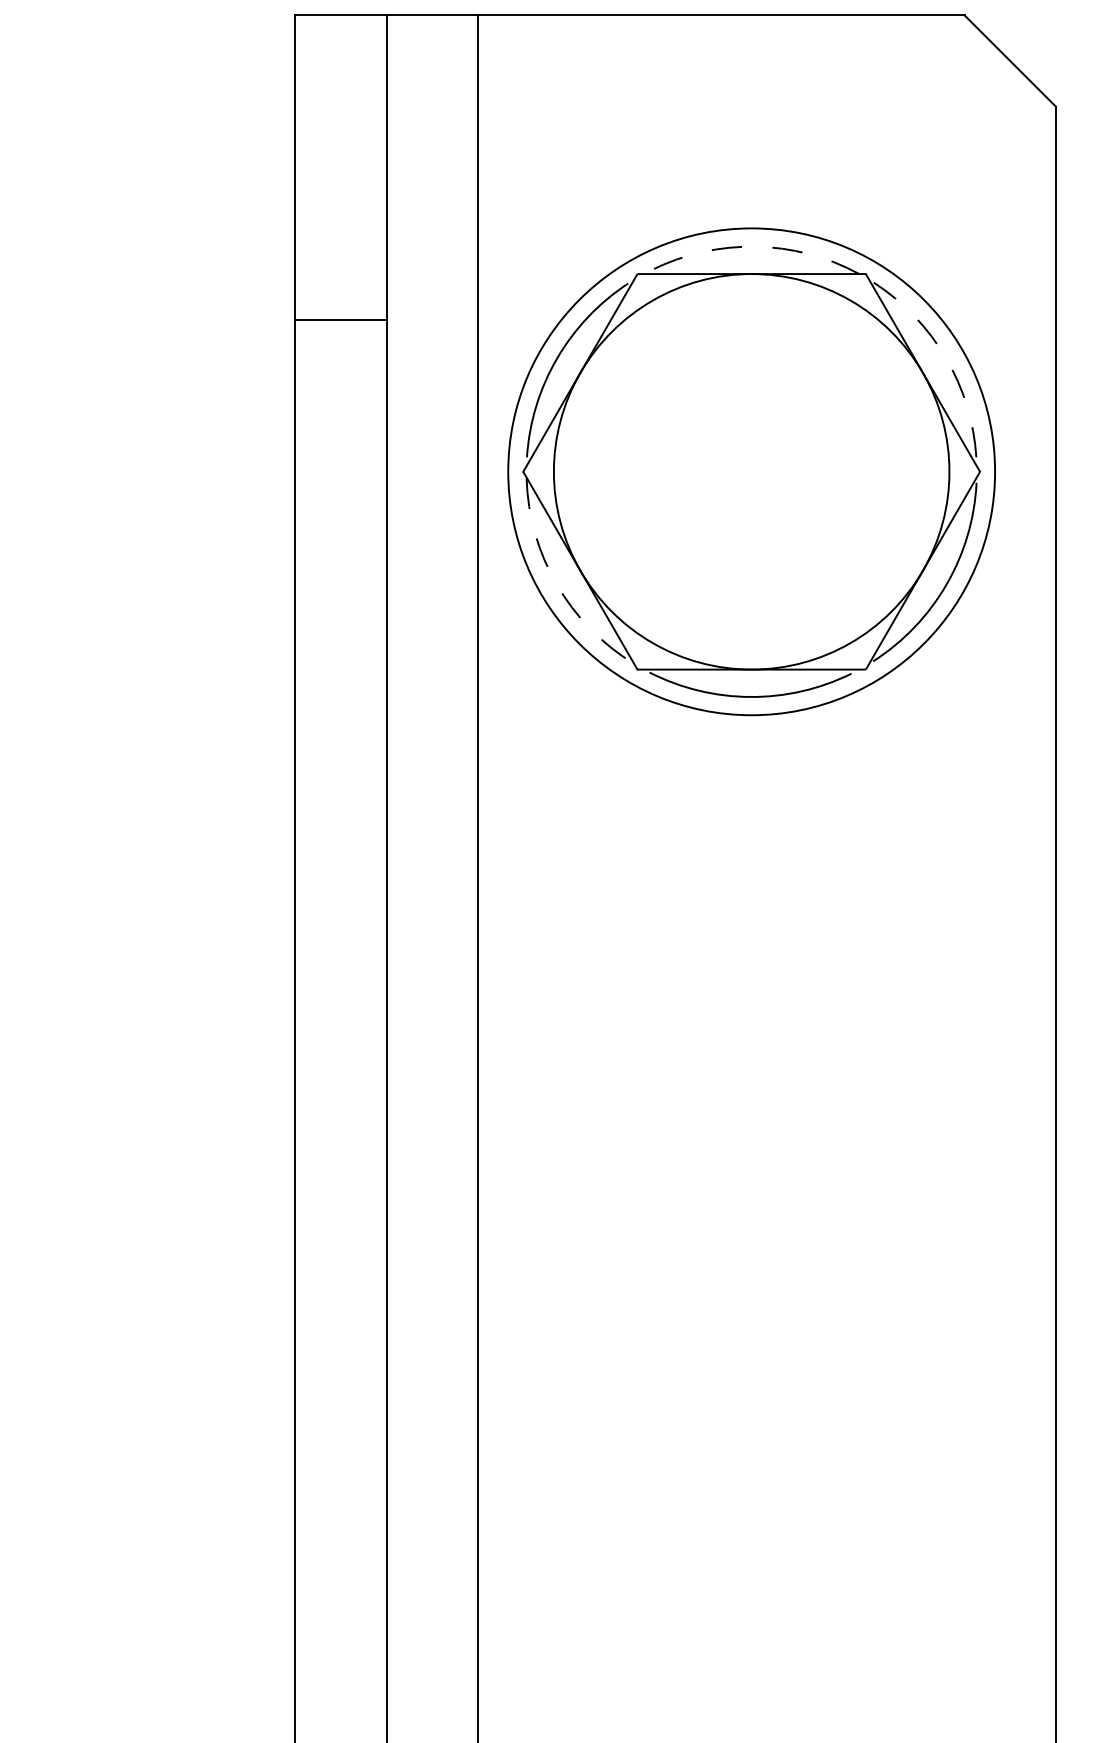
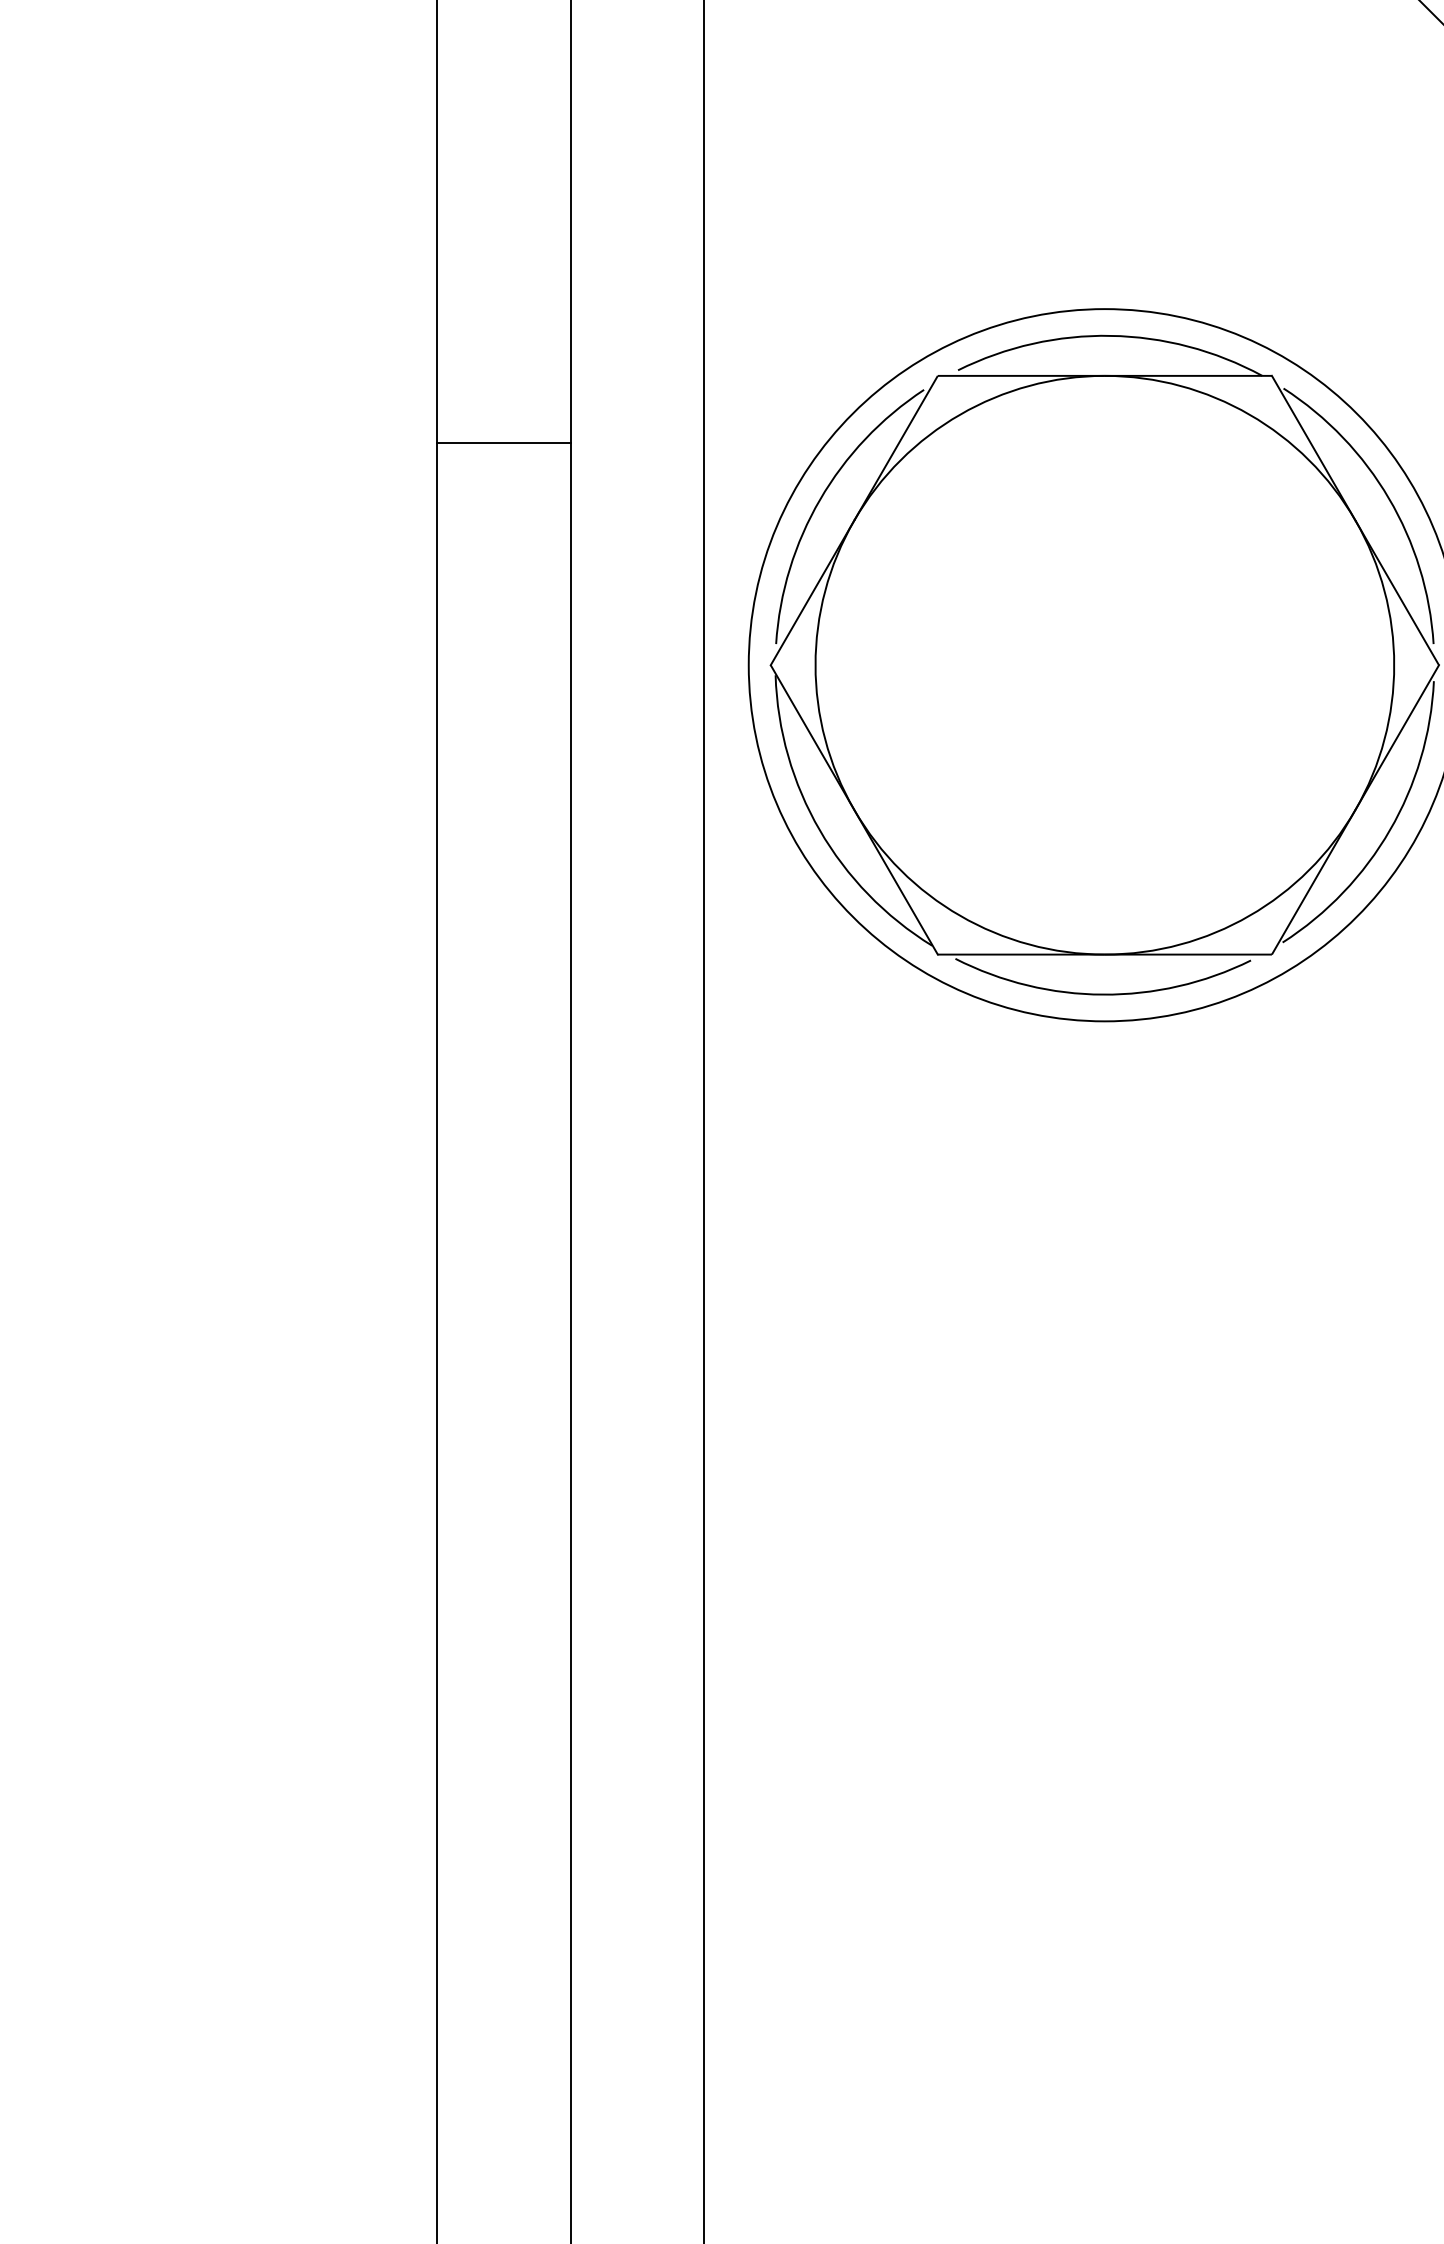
arc: (755, 246) -> (1110, 335), dashed -> solid
arc: (945, 357) -> (1388, 497), dashed -> solid
arc: (556, 584) -> (819, 830), dashed -> solid

